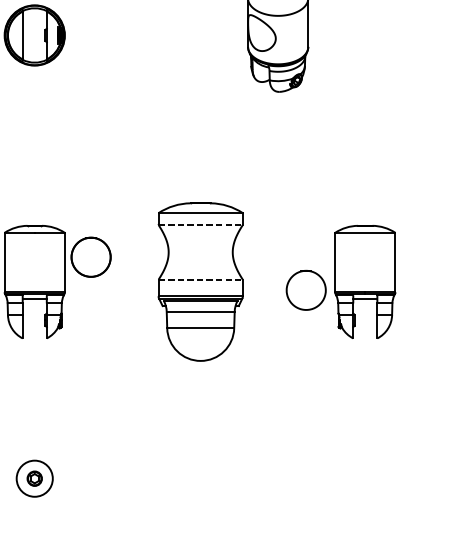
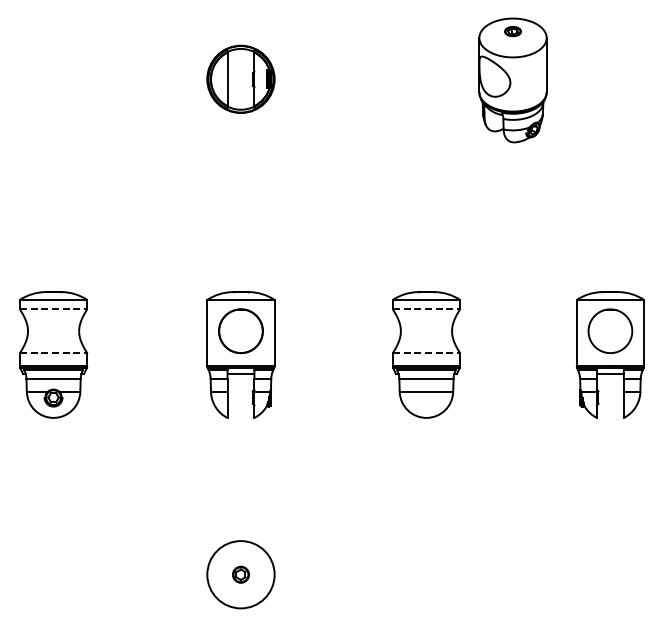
part: (90, 257) -> (240, 331), moved
part: (200, 281) -> (426, 354), size x0.71
part: (306, 289) -> (610, 330), moved
circle: (34, 478) -> (240, 574), size x1.67

